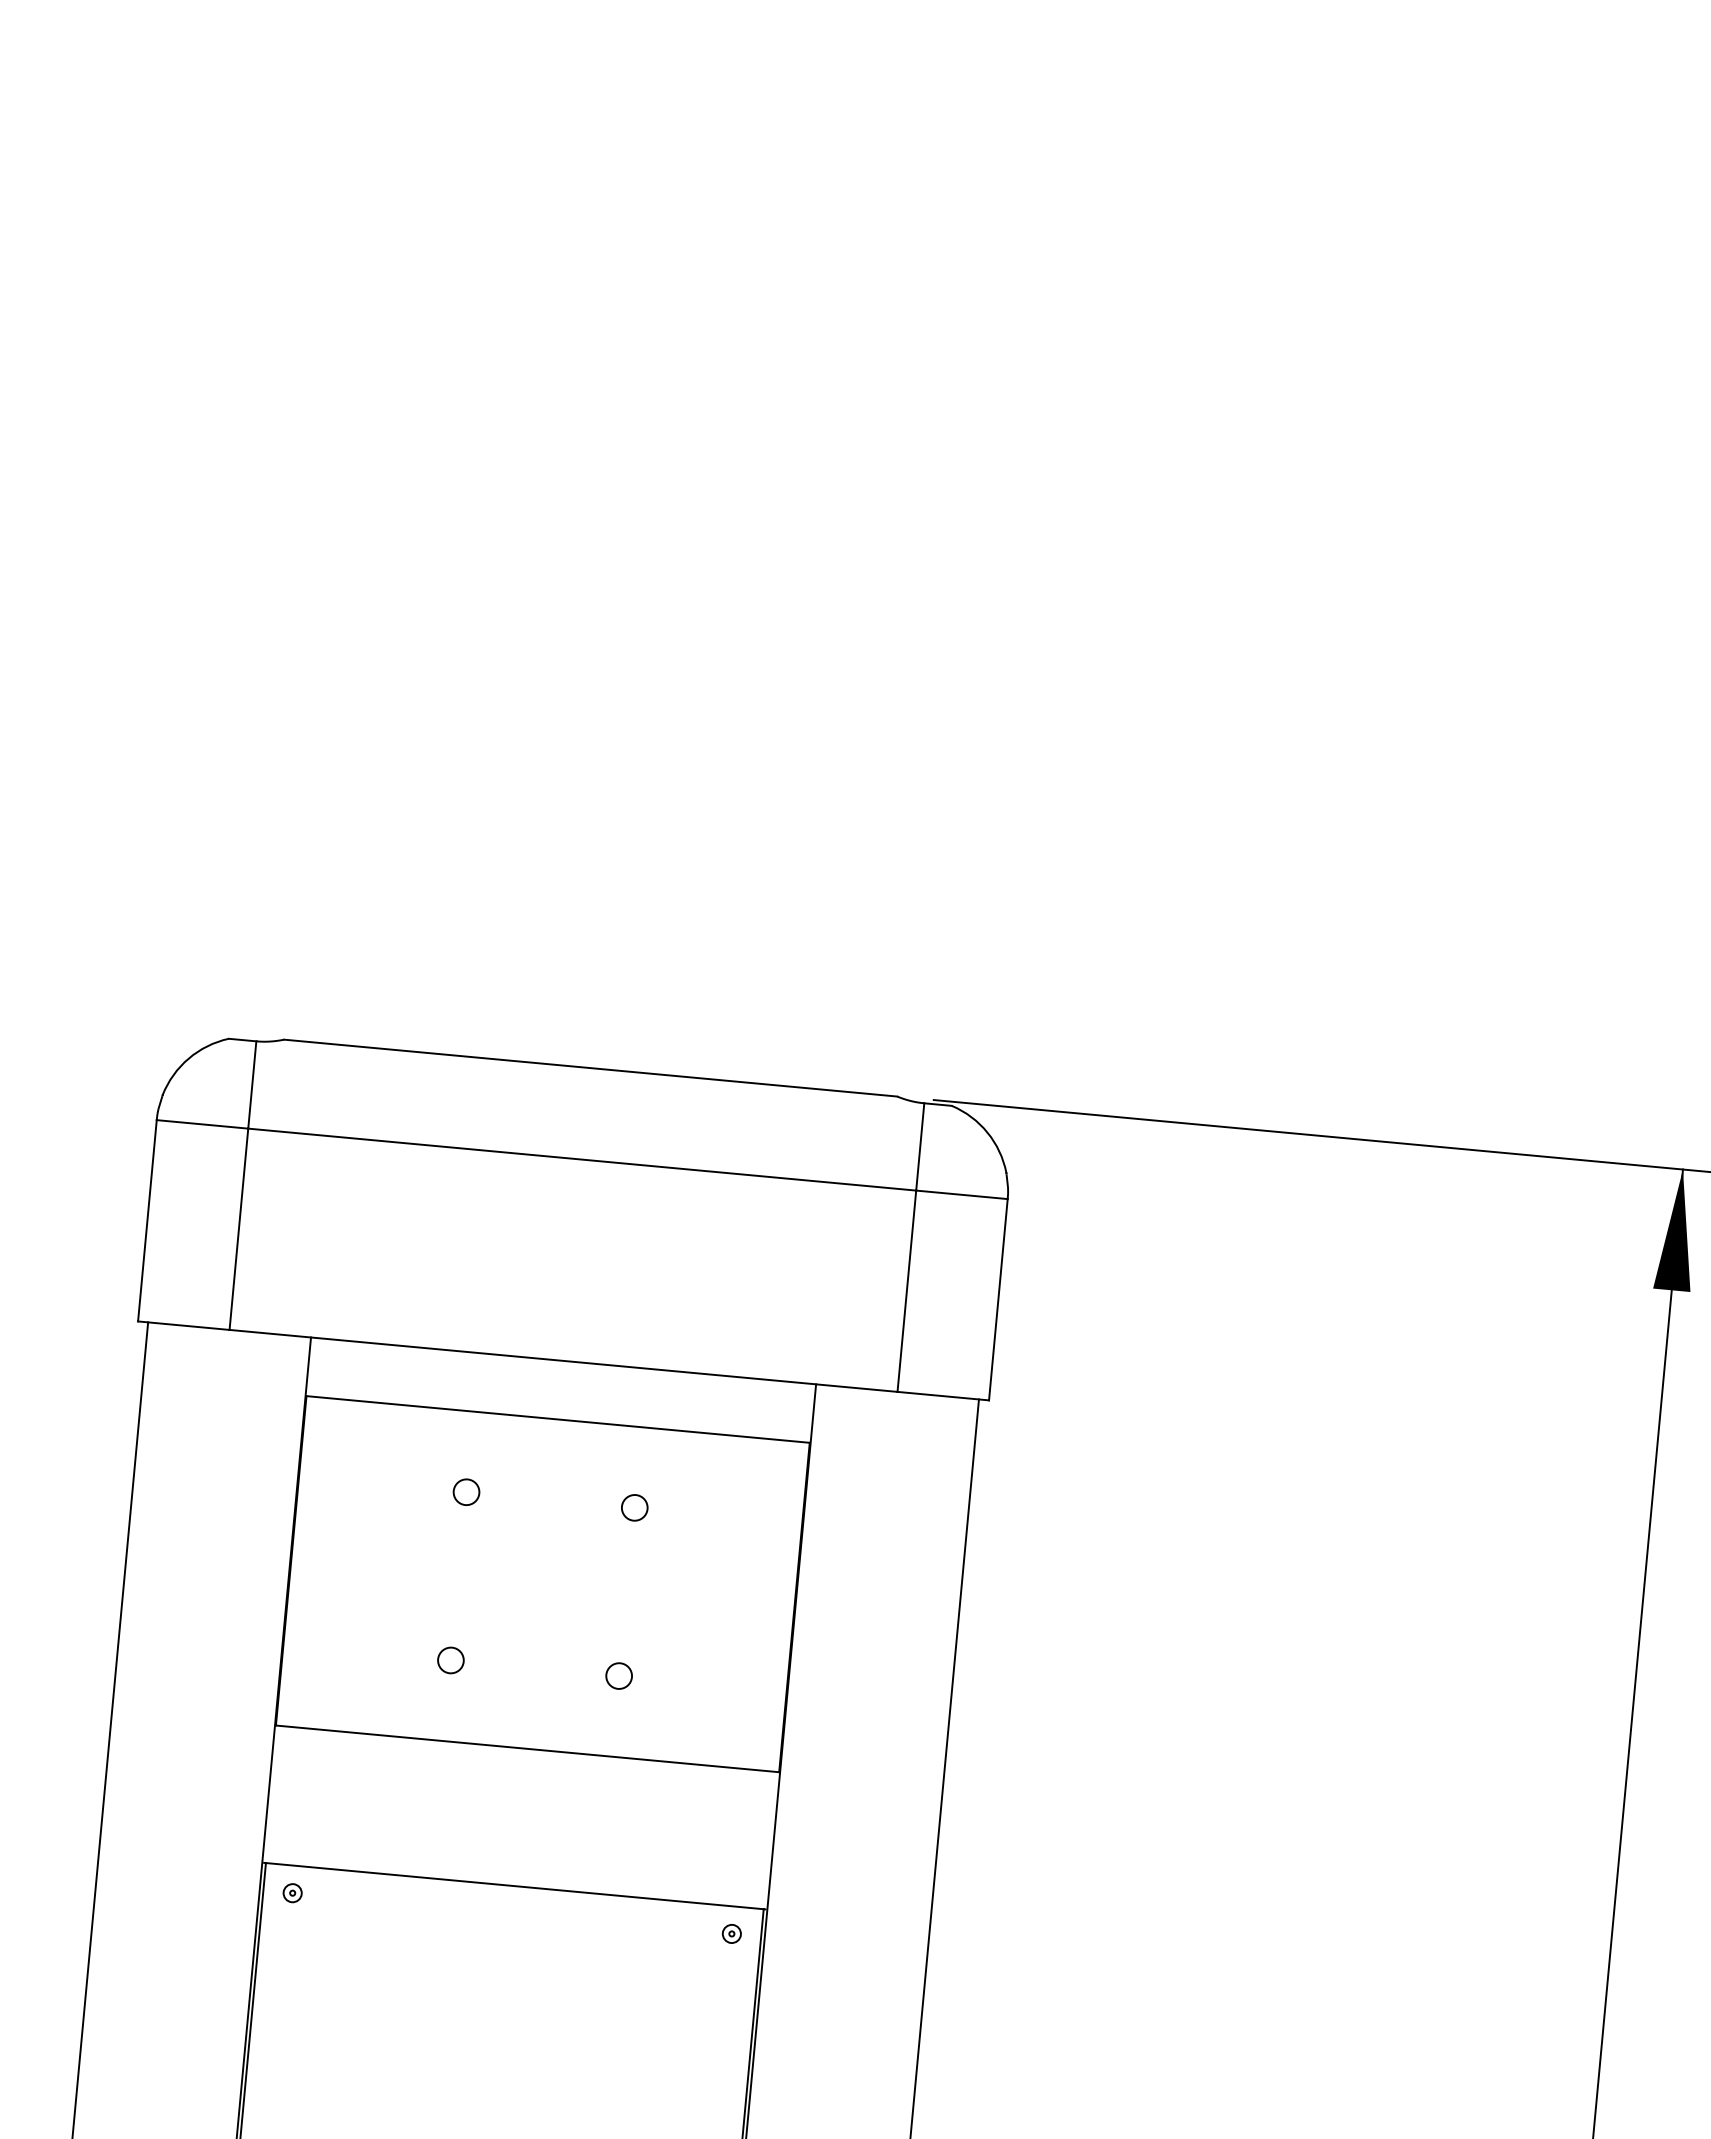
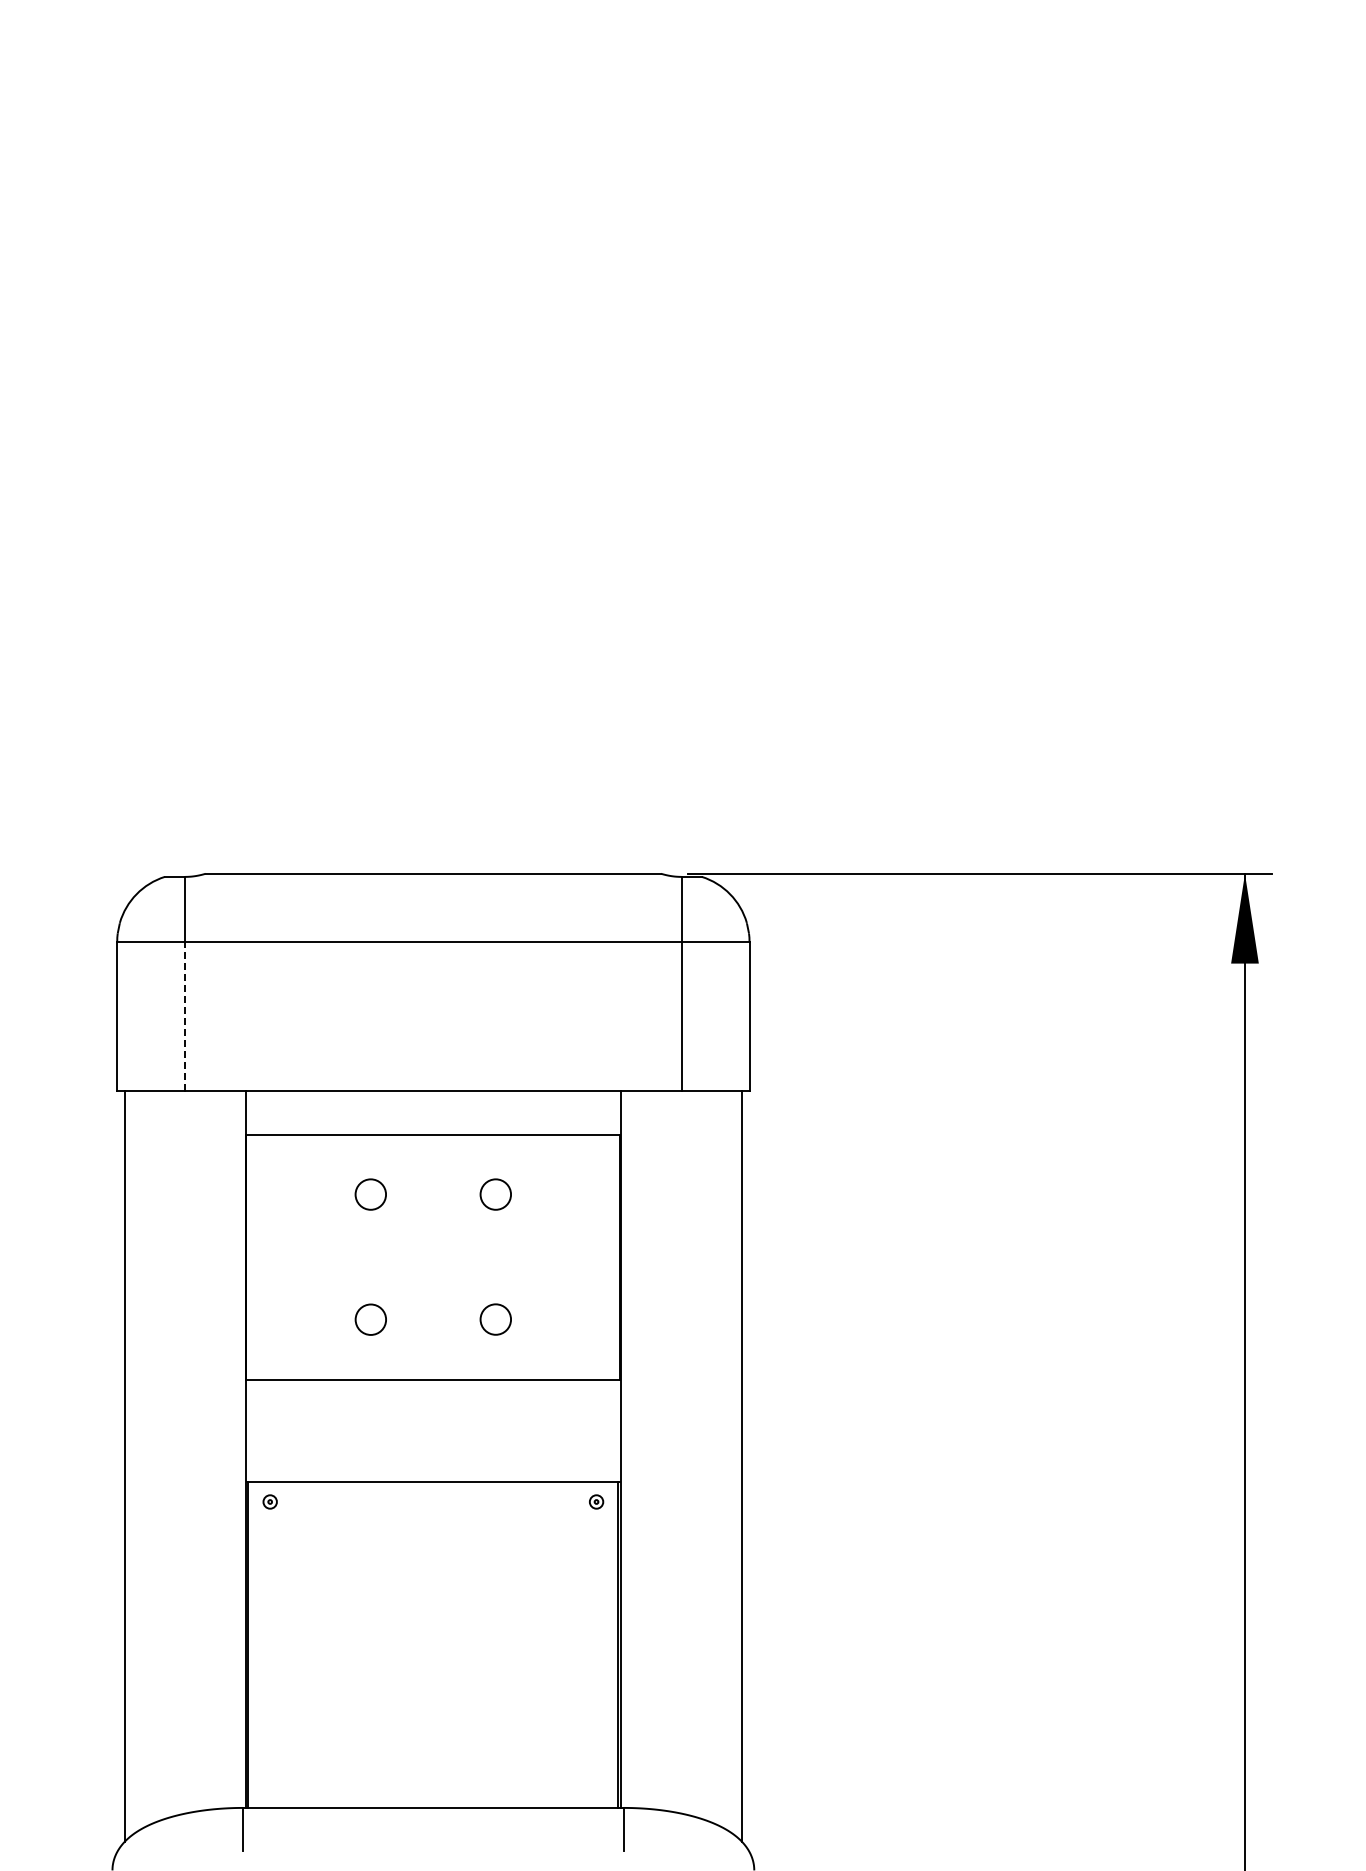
line: (239, 1229) -> (185, 1016), solid -> dashed
circle: (466, 1491) -> (370, 1194), size x1.6
circle: (634, 1507) -> (495, 1194), size x1.6
circle: (450, 1660) -> (370, 1319), size x1.6
circle: (618, 1675) -> (495, 1319), size x1.6

